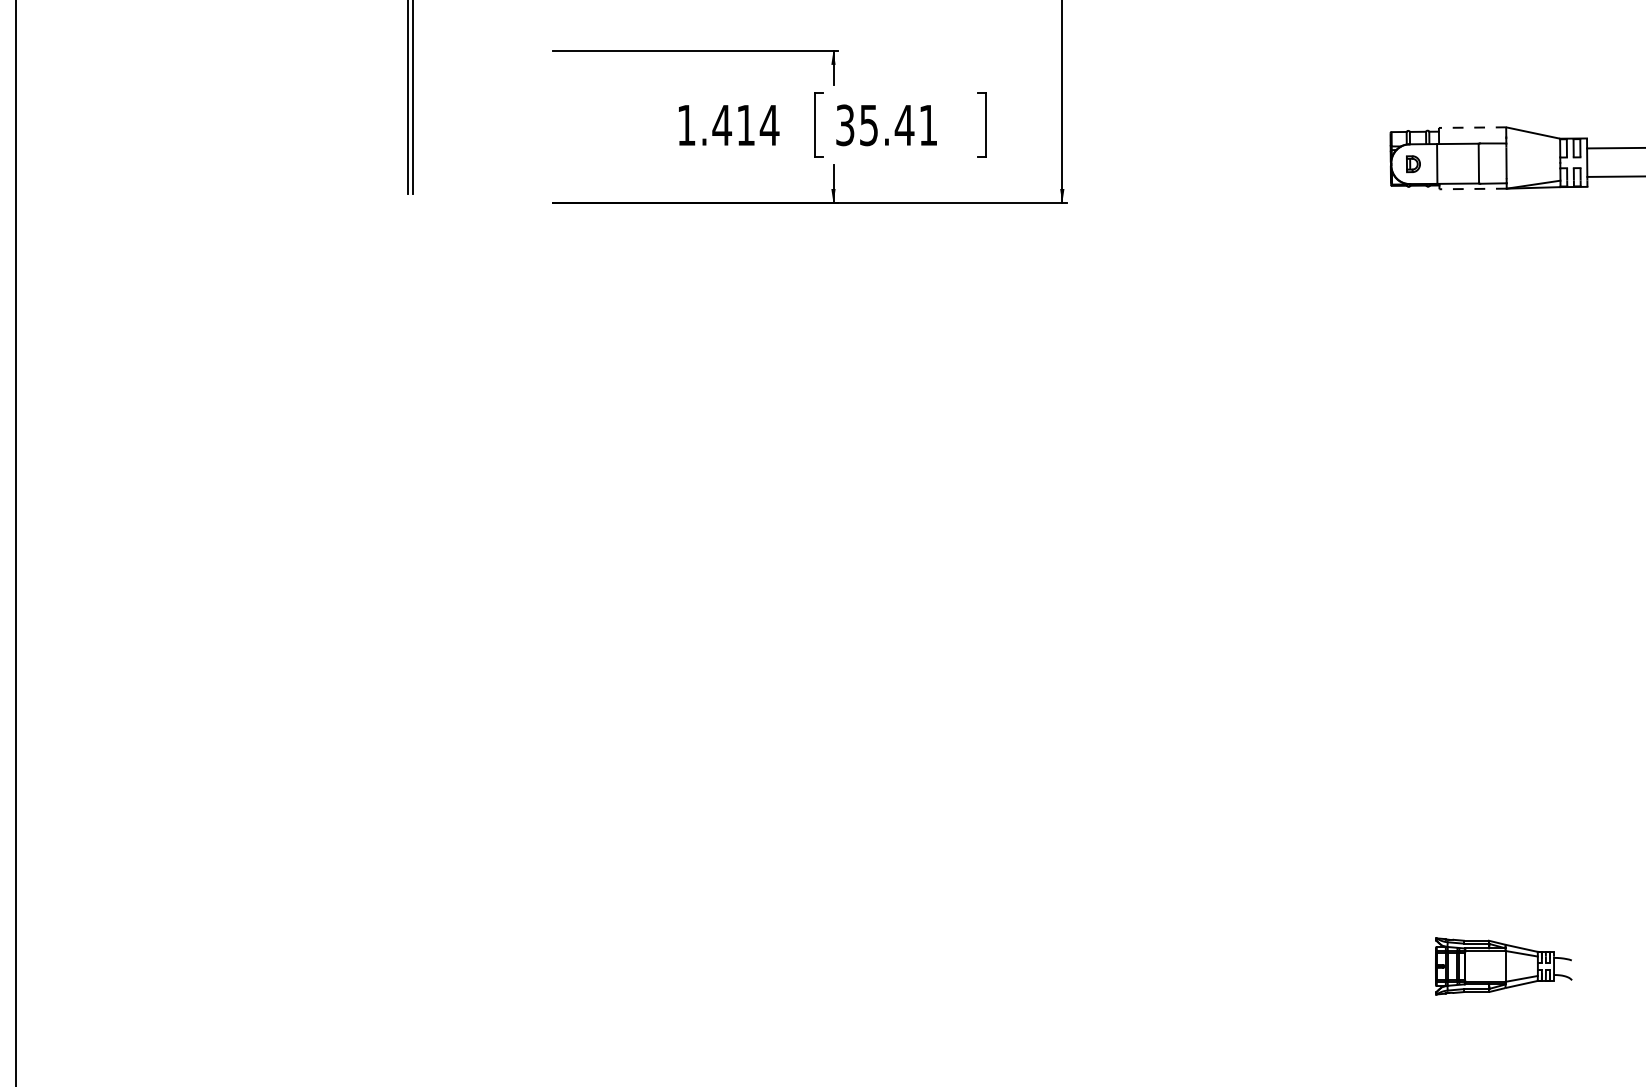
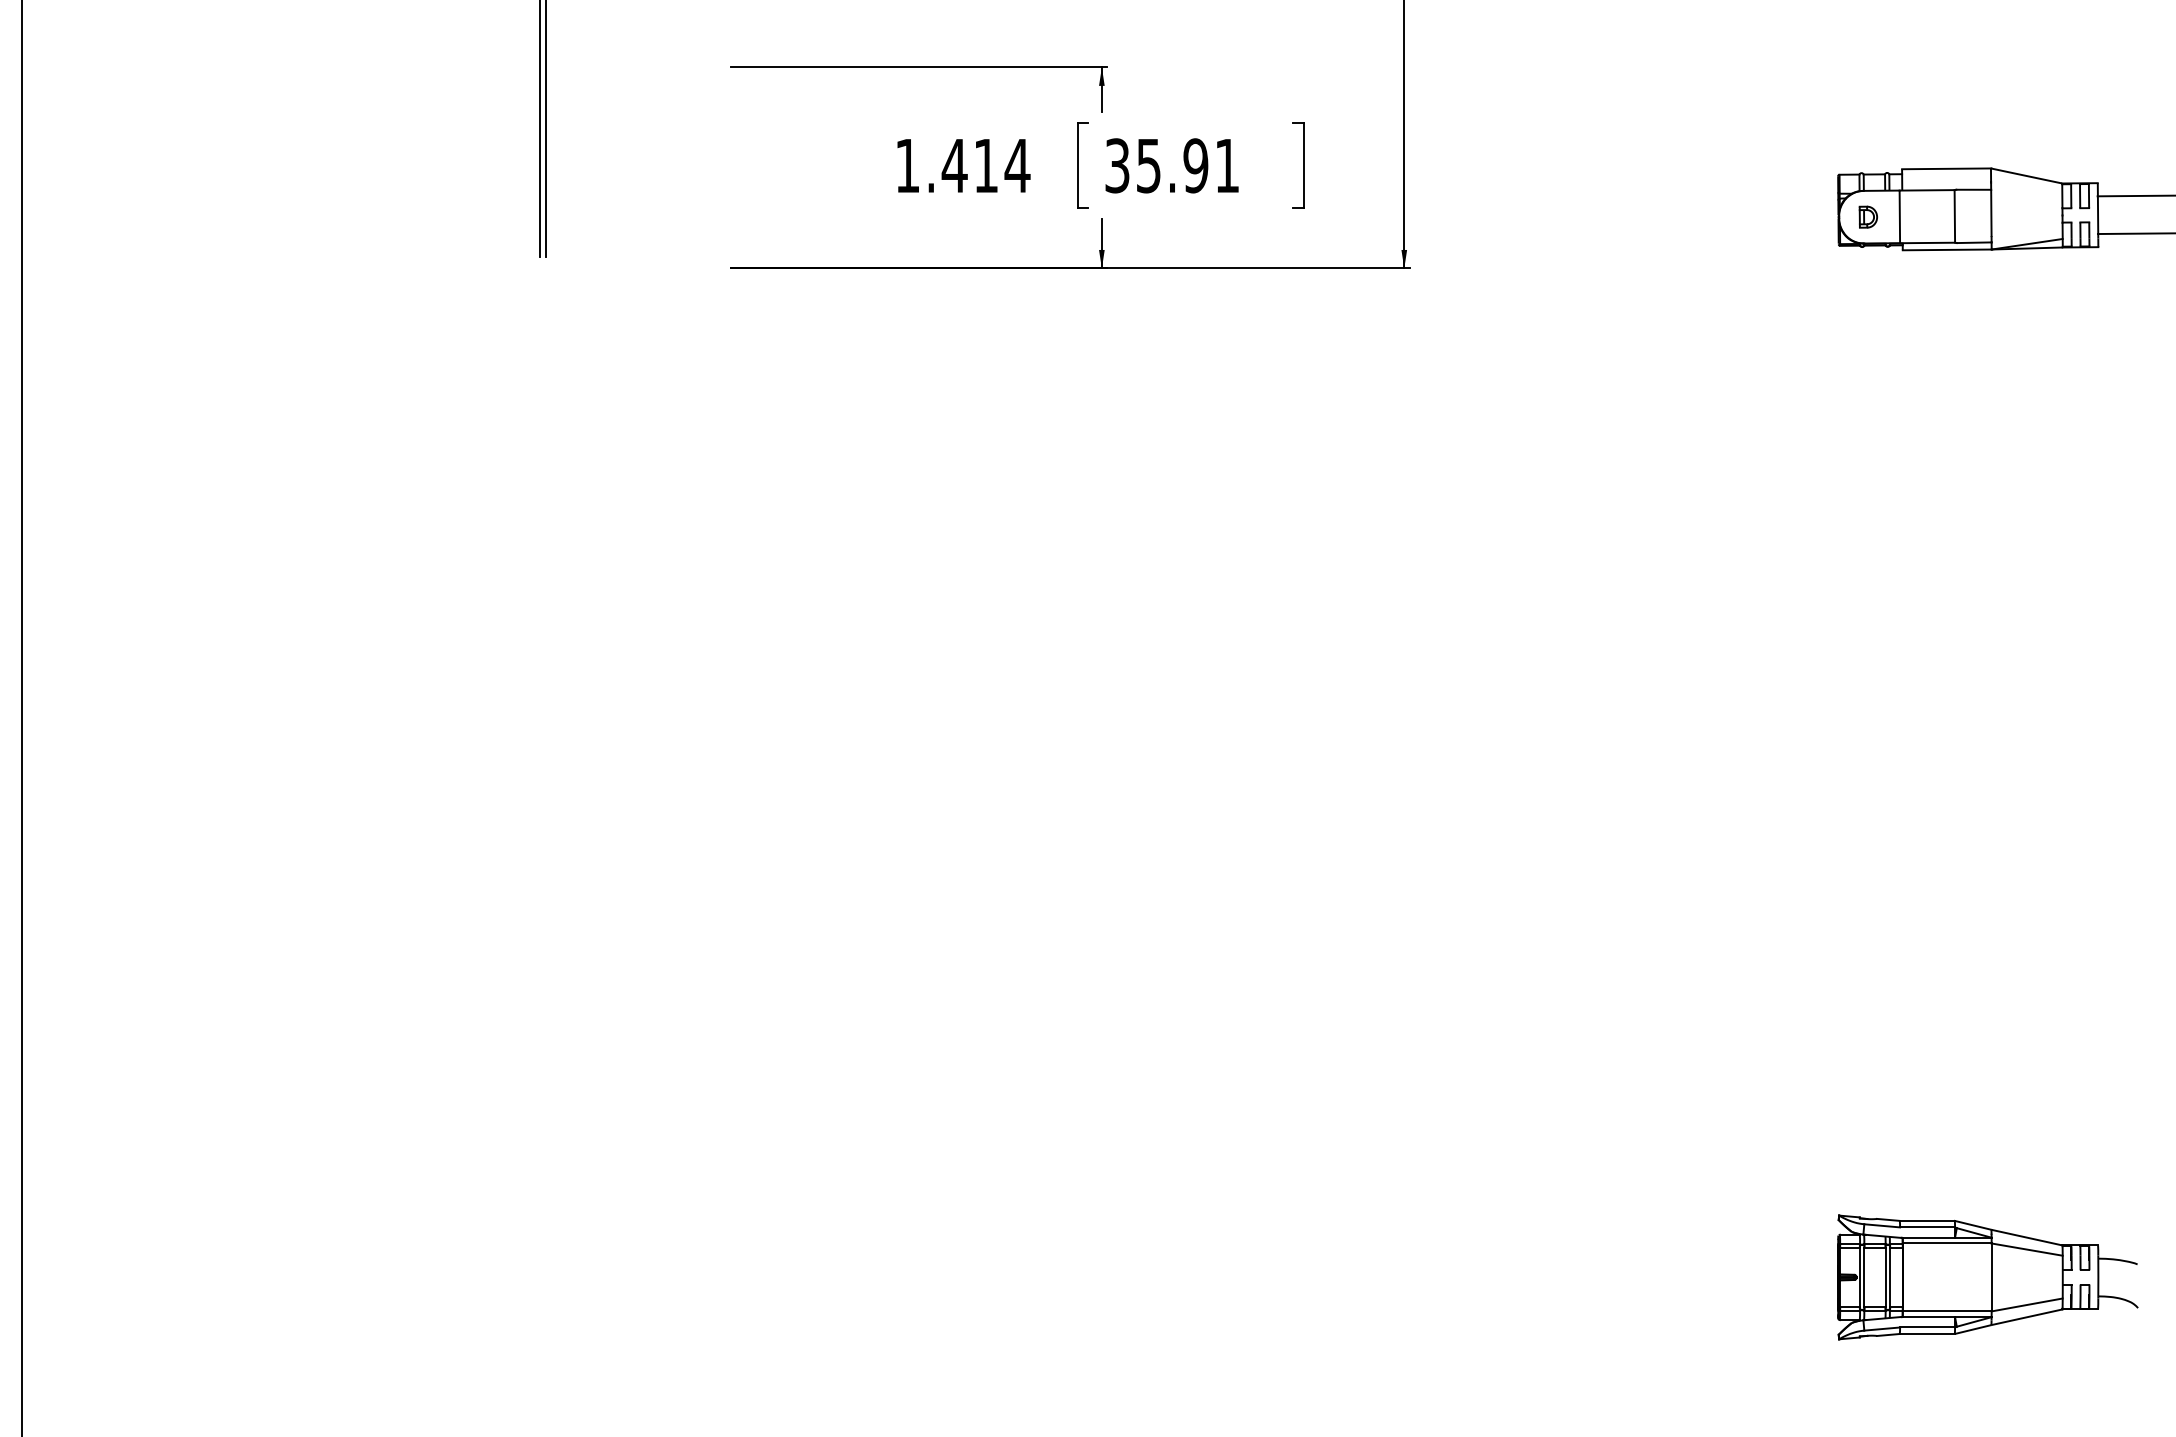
text: (904, 125) -> (1195, 165), 35.41 -> 35.91
line: (1472, 127) -> (1946, 168), dashed -> solid
line: (1472, 188) -> (1946, 249), dashed -> solid
part: (1503, 966) -> (1987, 1277), size x1.67

